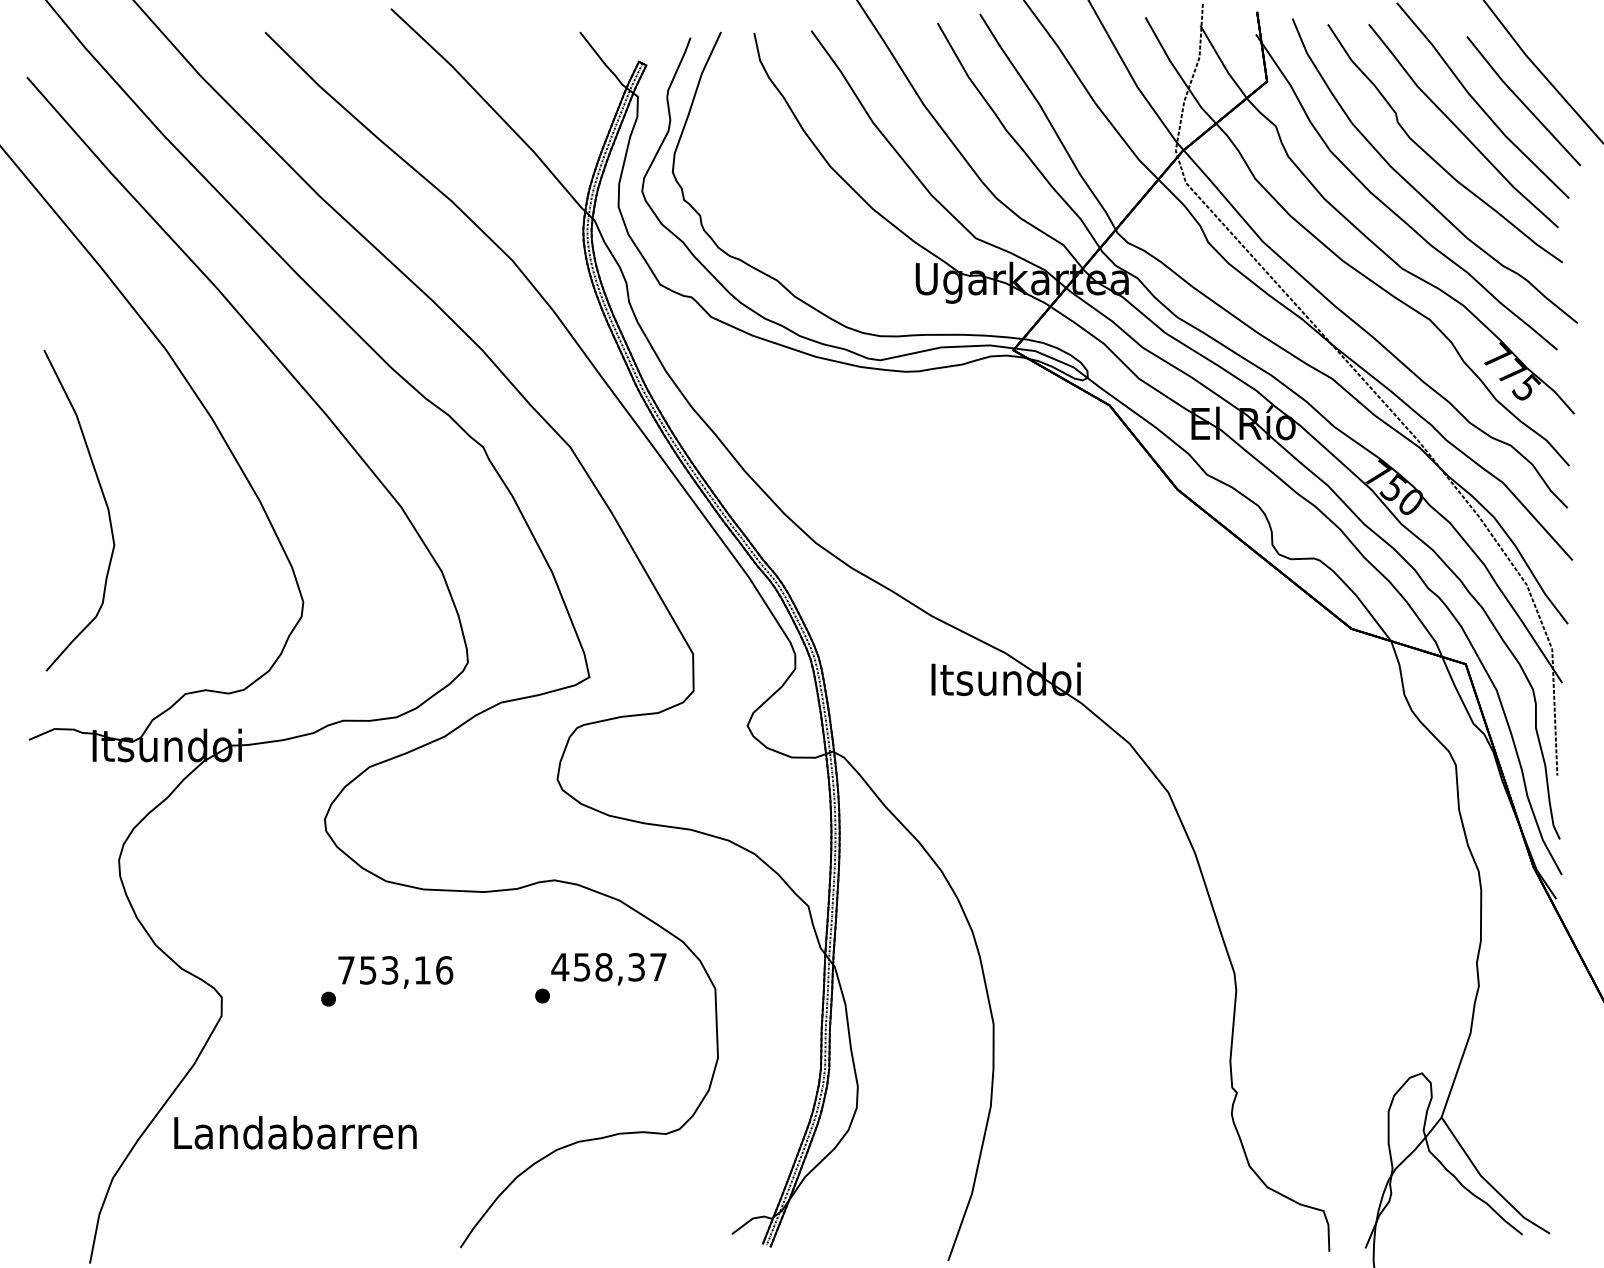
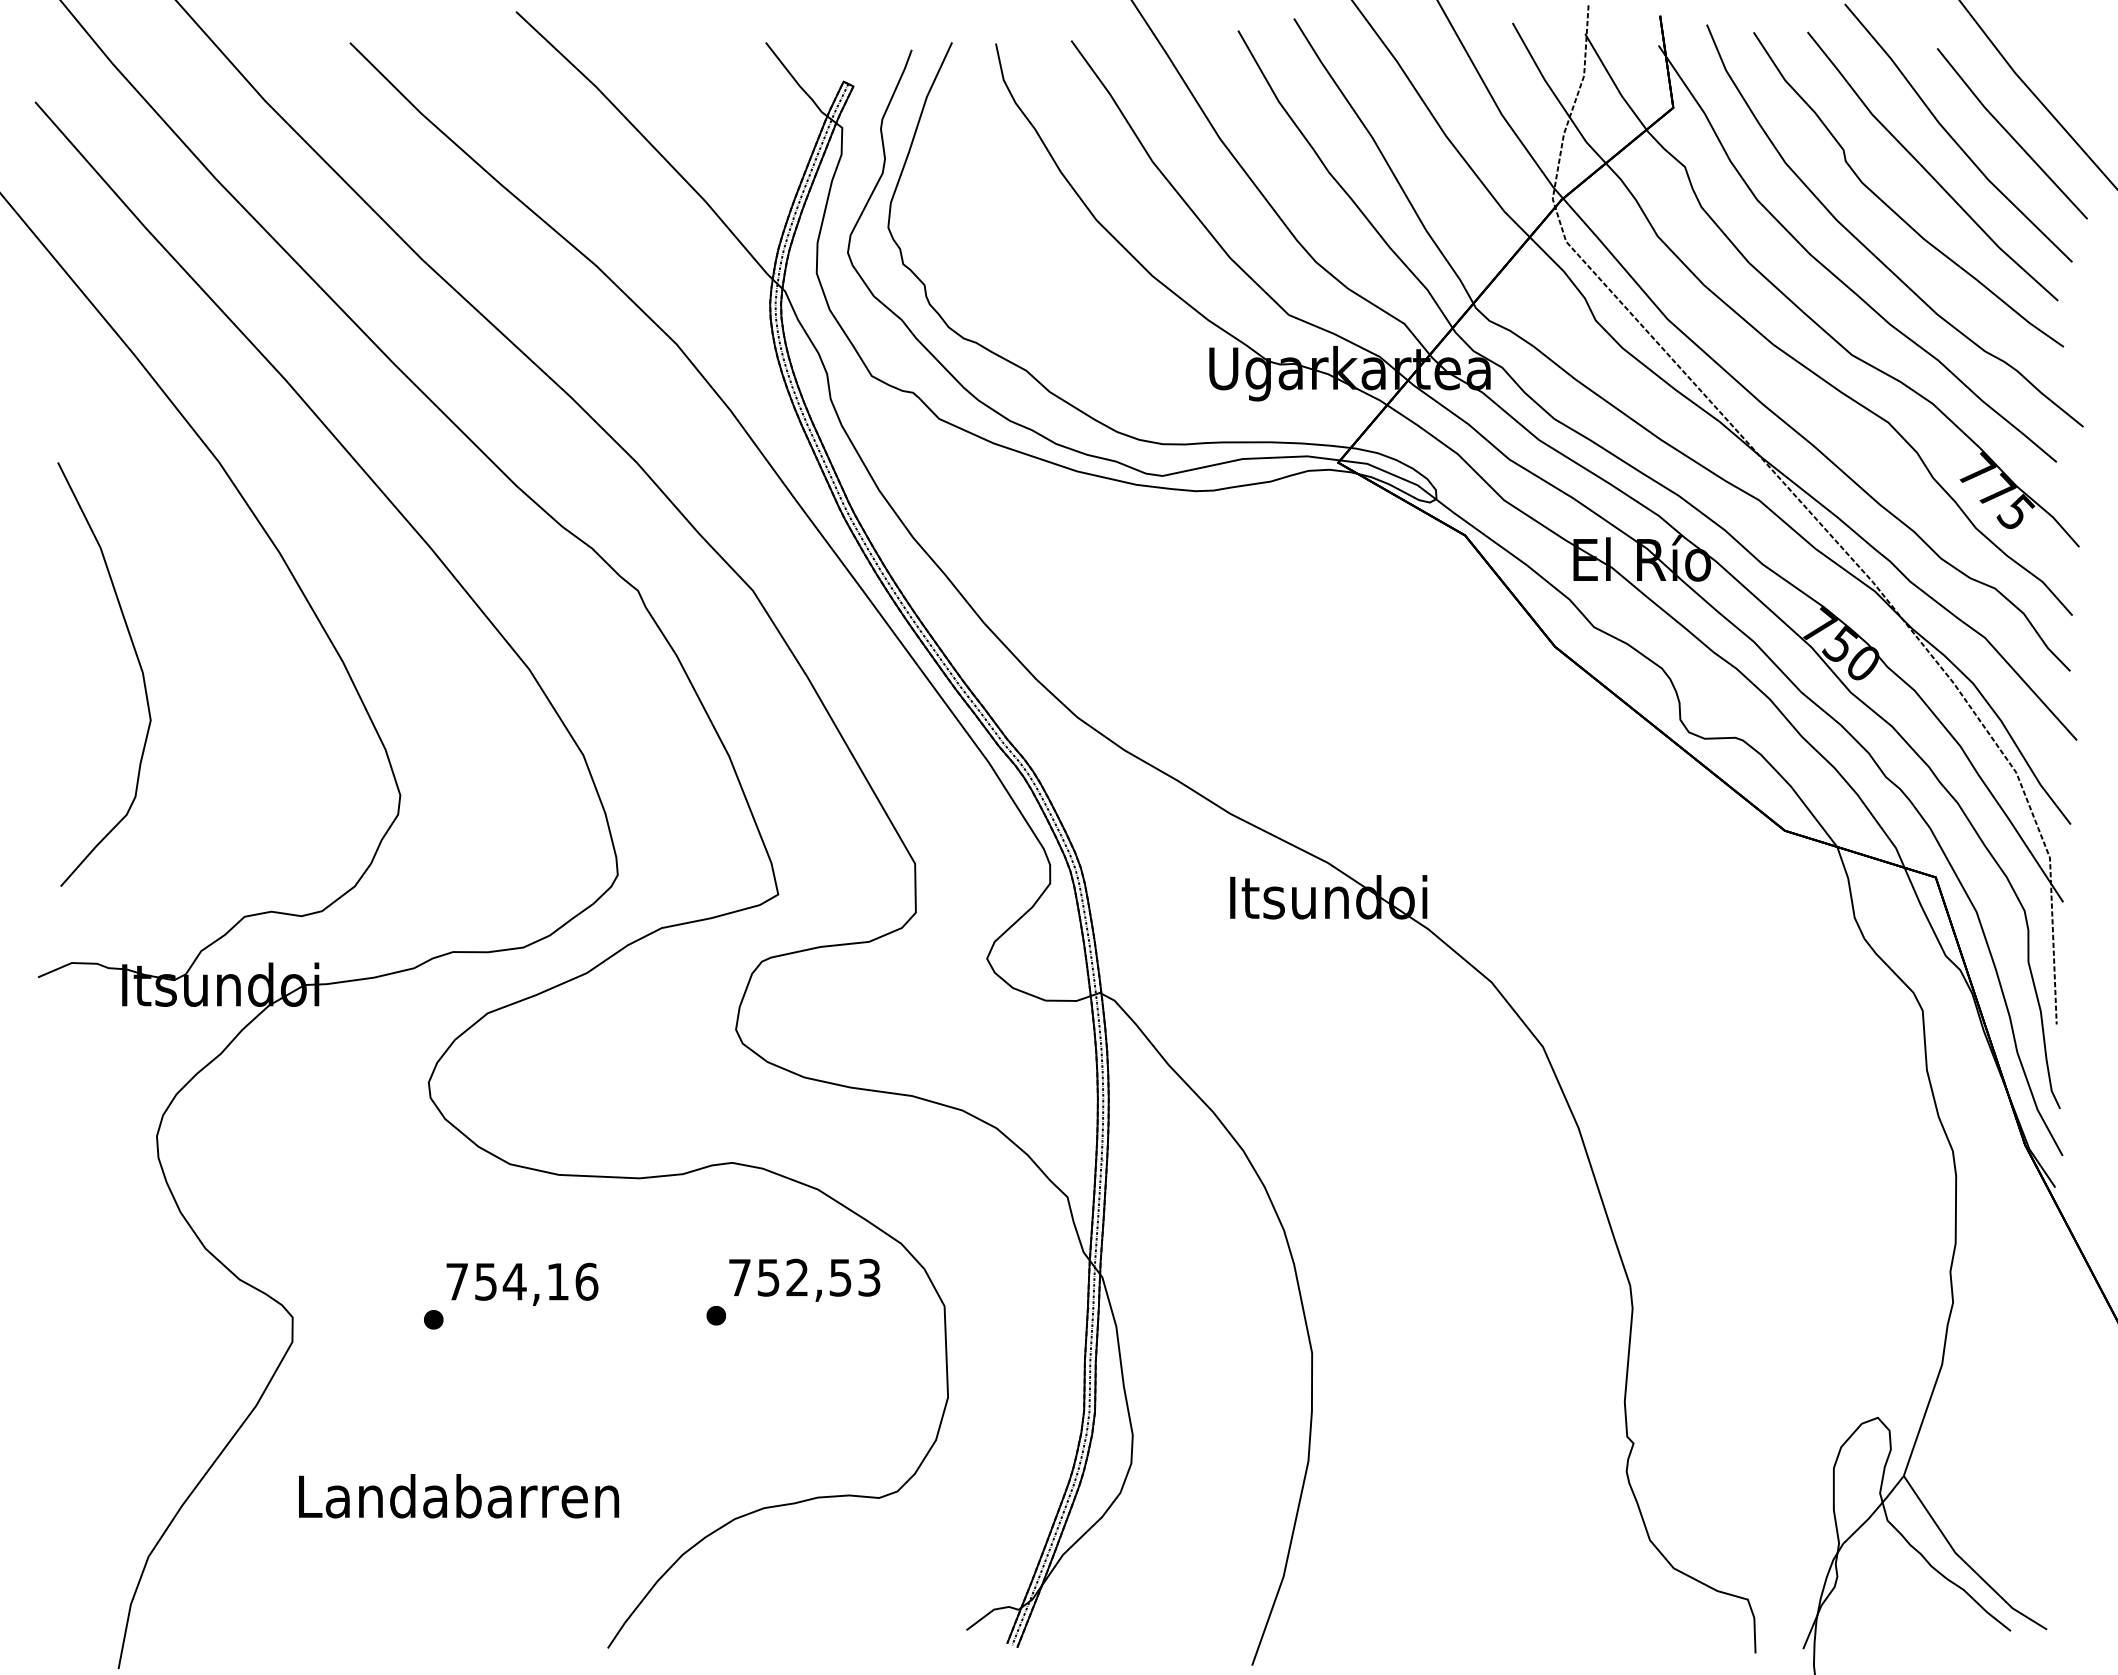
text: (608, 967) -> (803, 1277), 458,37 -> 752,53
text: (389, 970) -> (514, 1281), 753,16 -> 754,16
text: (295, 1132) -> (459, 1496), moved

